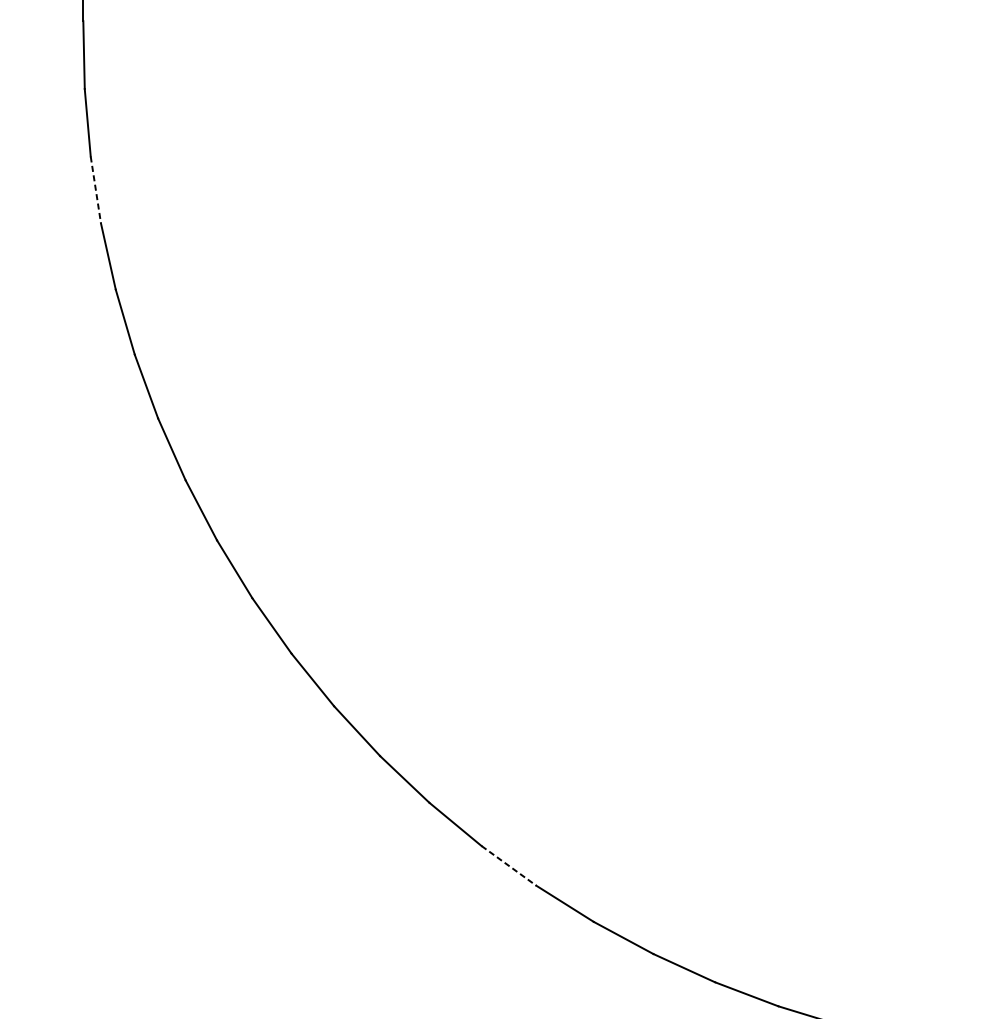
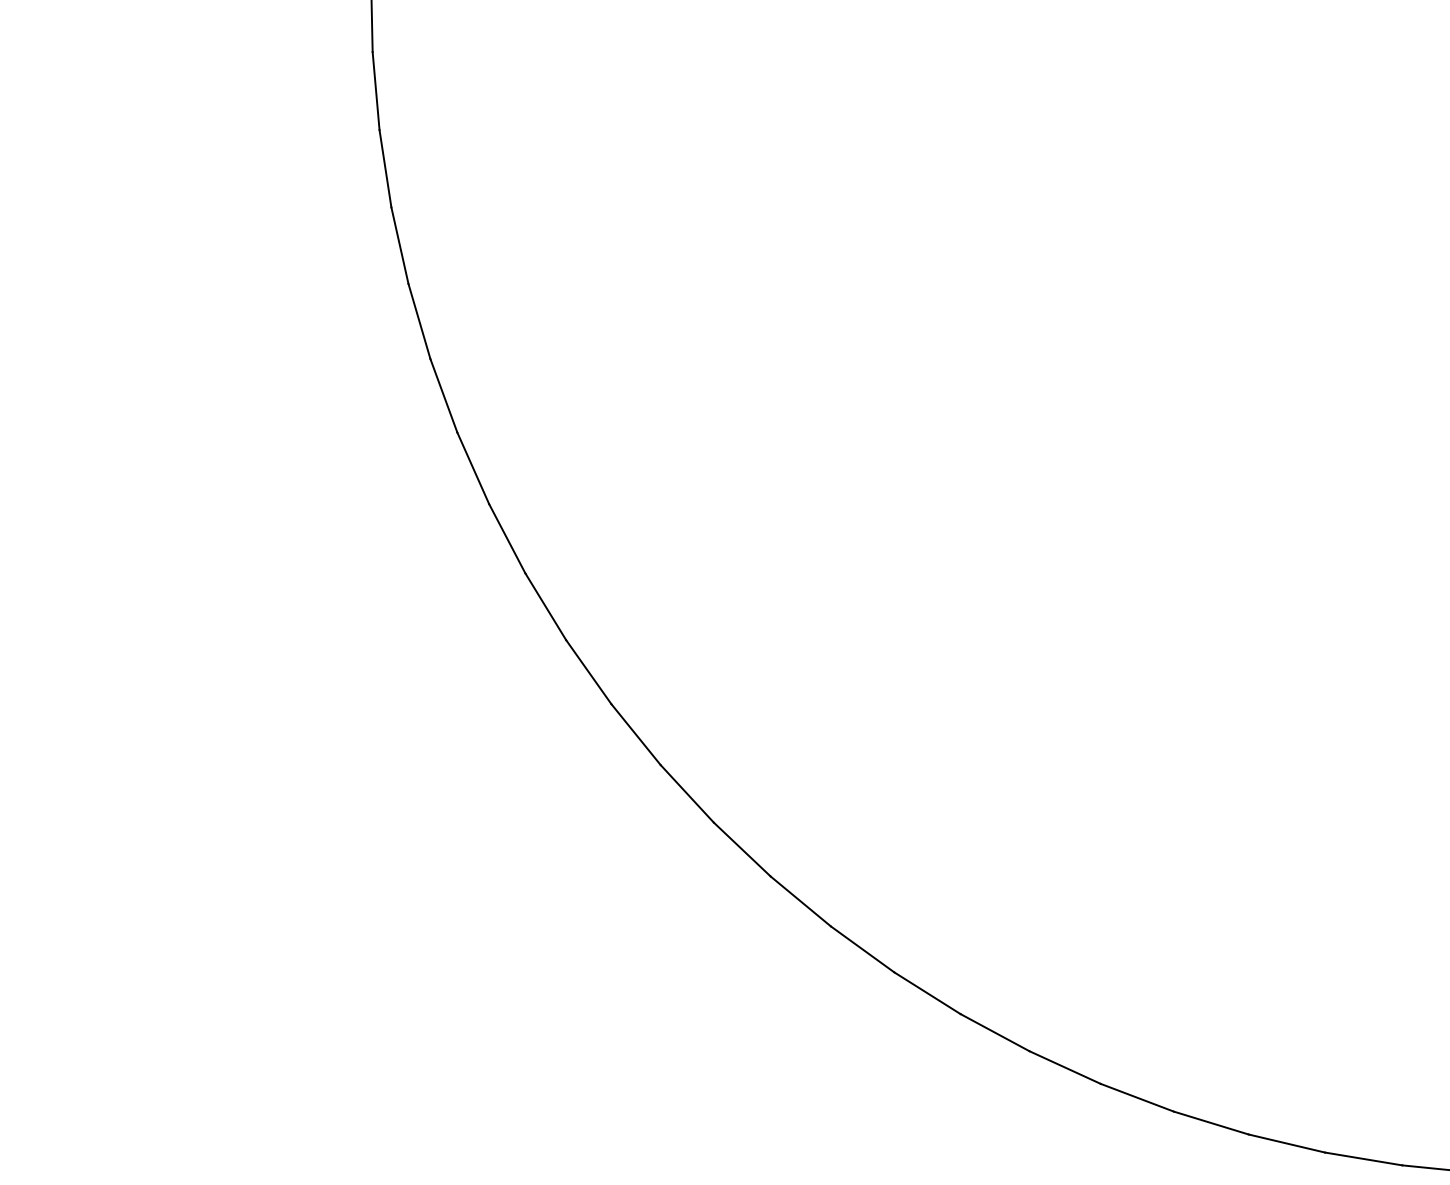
line: (95, 190) -> (385, 169), dashed -> solid
line: (509, 865) -> (863, 949), dashed -> solid

